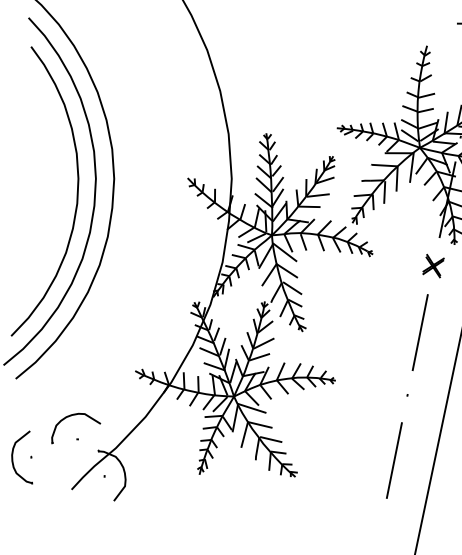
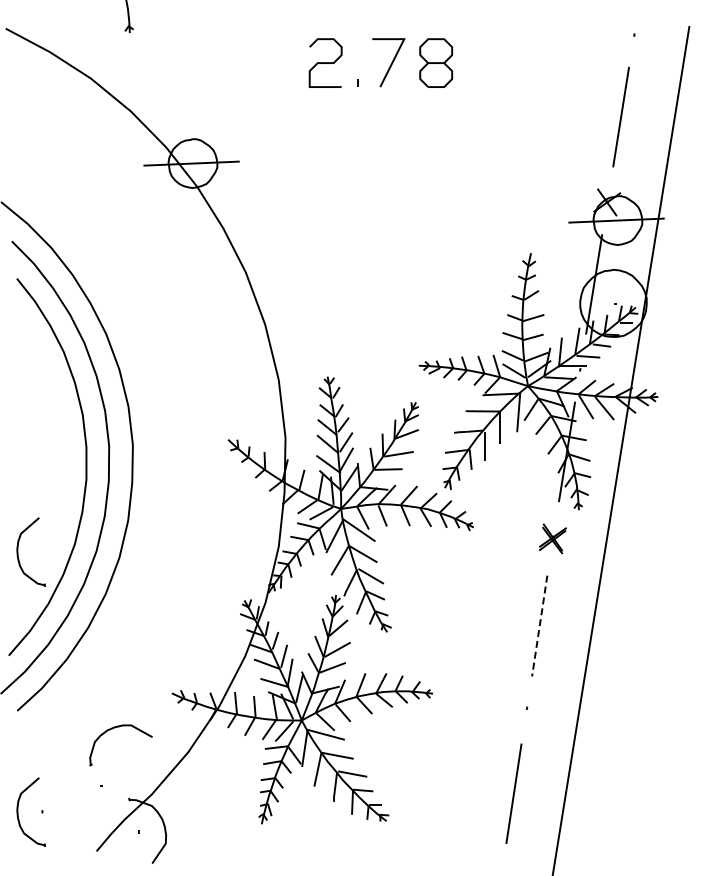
part: (22, 256) -> (18, 551), added
line: (420, 332) -> (539, 626), solid -> dashed
part: (72, 415) -> (115, 728), moved

